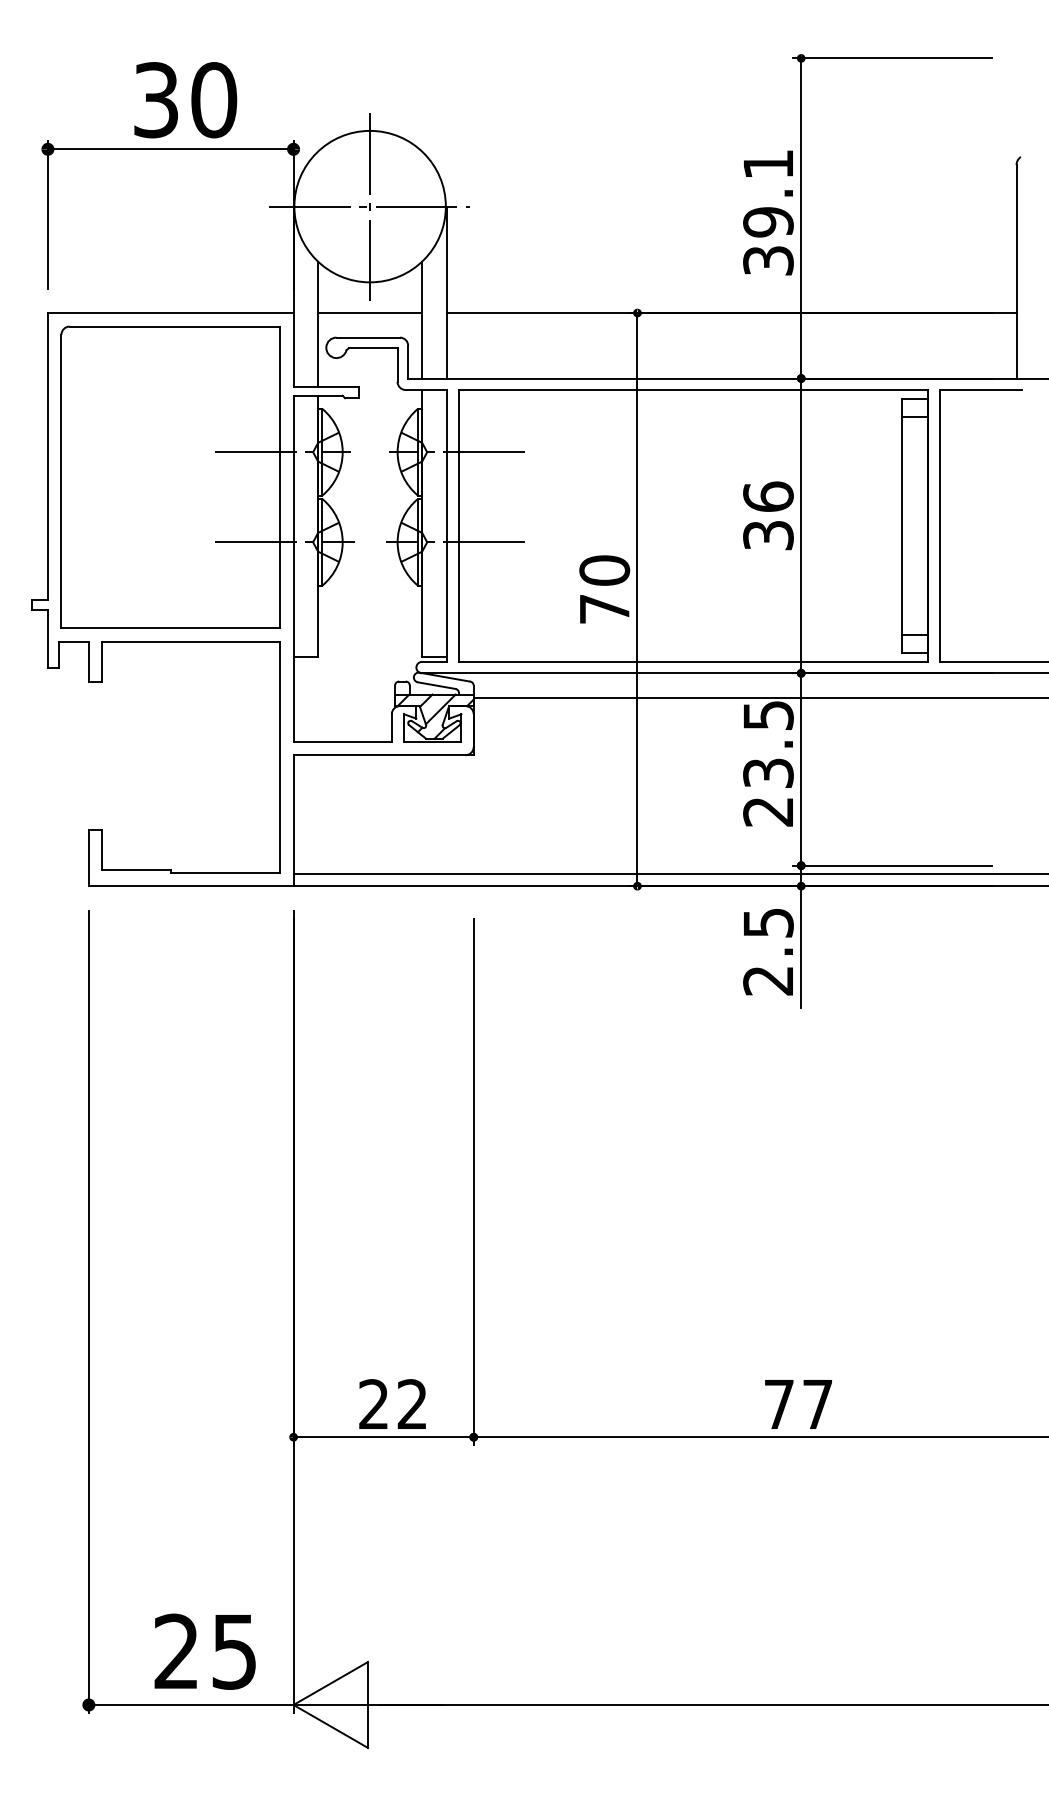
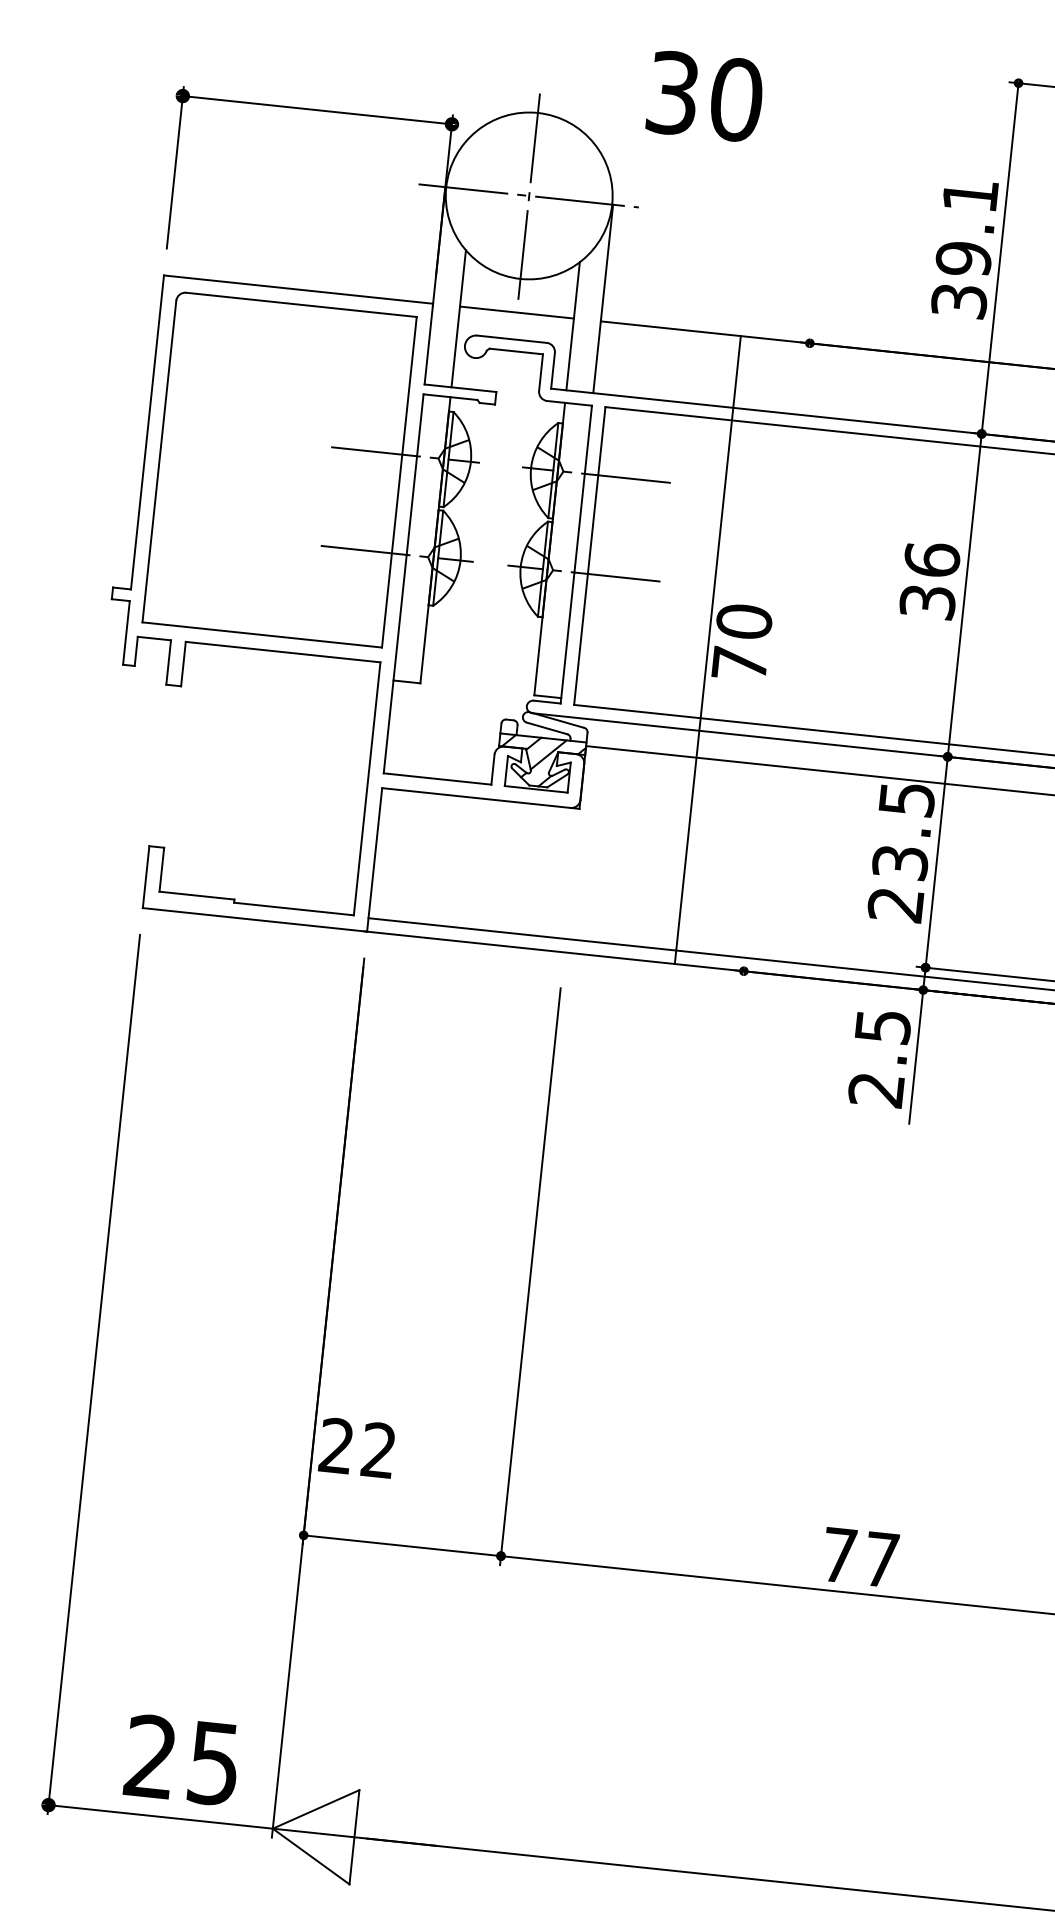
text: (185, 100) -> (705, 96), moved
line: (637, 599) -> (707, 649), moved
text: (392, 1403) -> (357, 1447), moved

